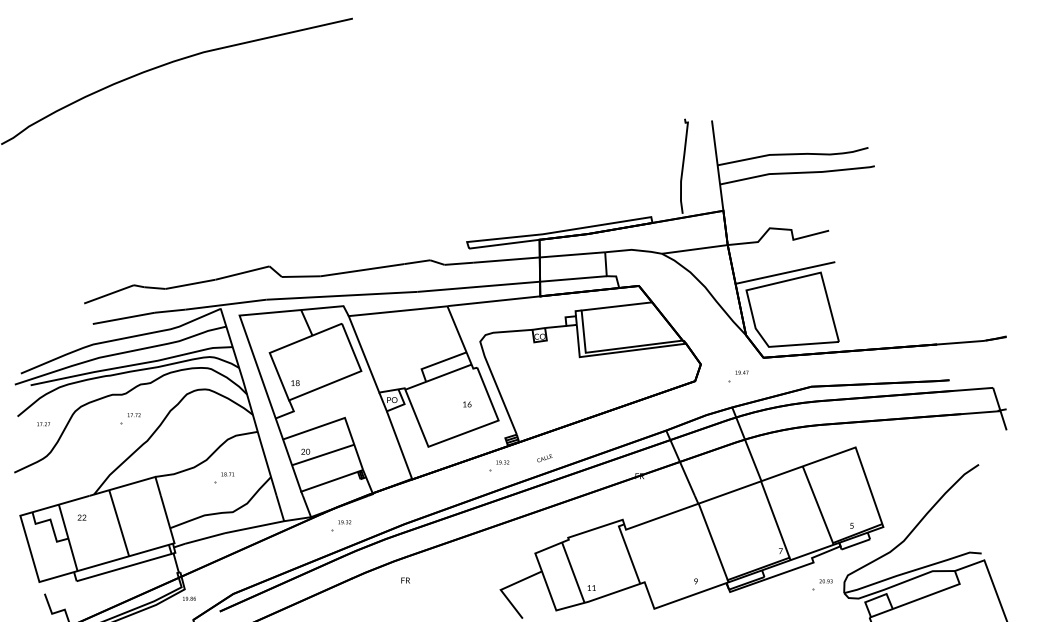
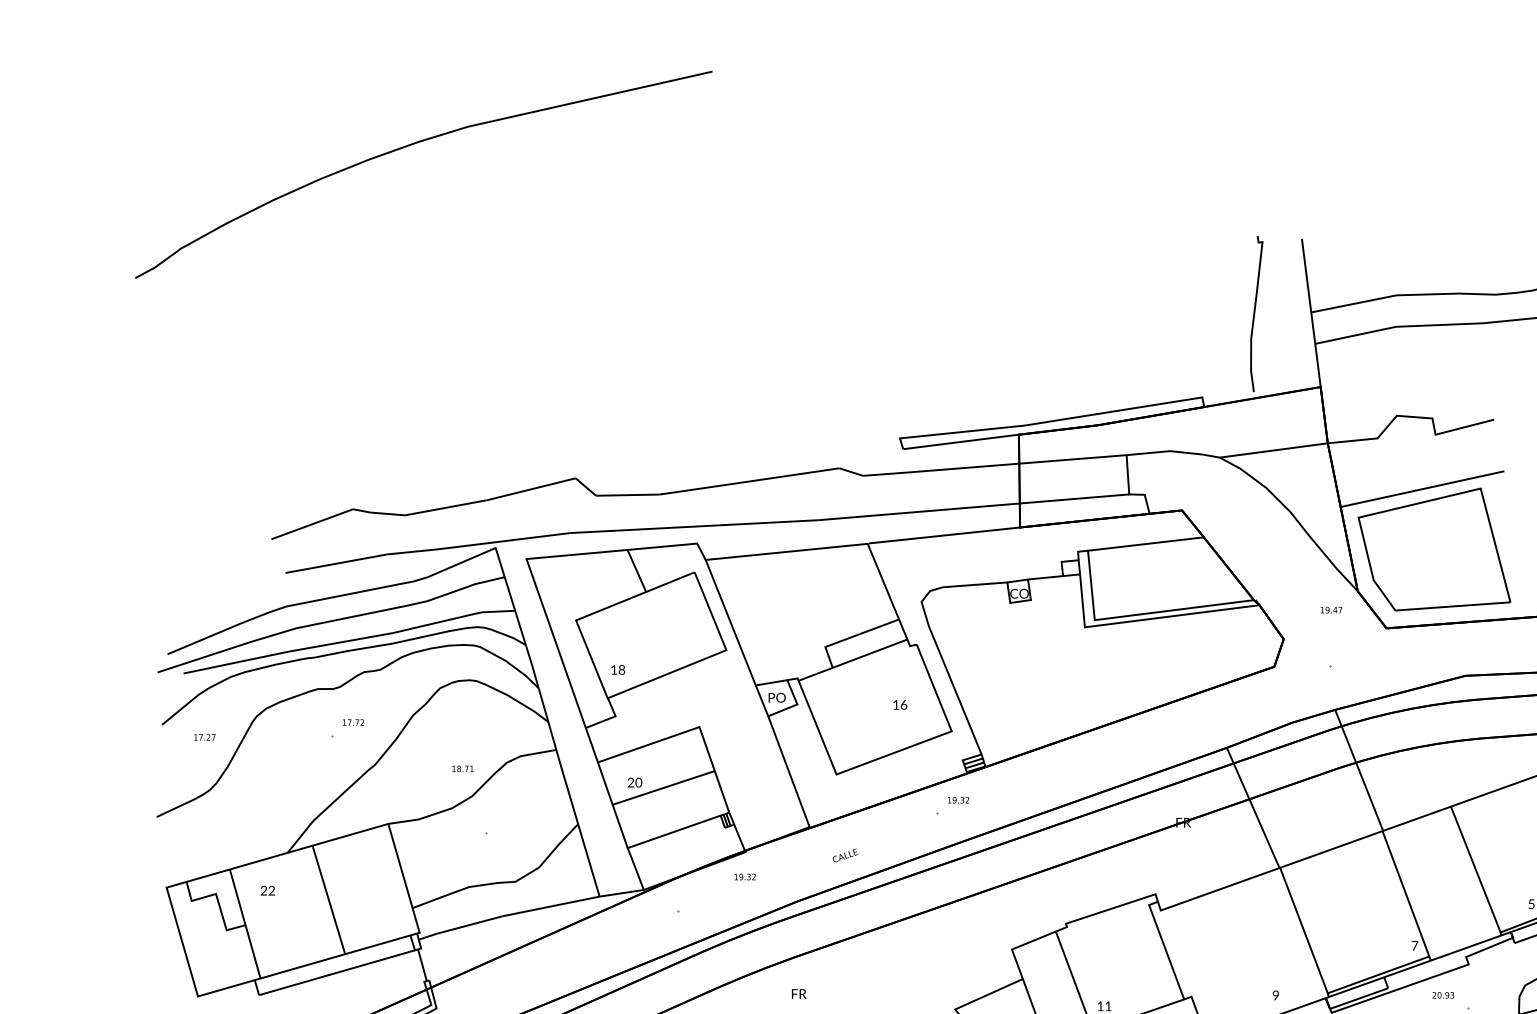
text: (741, 372) -> (1330, 609), moved
text: (544, 458) -> (844, 856), moved
text: (227, 474) -> (462, 769), moved
text: (344, 522) -> (744, 877), moved
text: (825, 581) -> (1442, 995), moved

